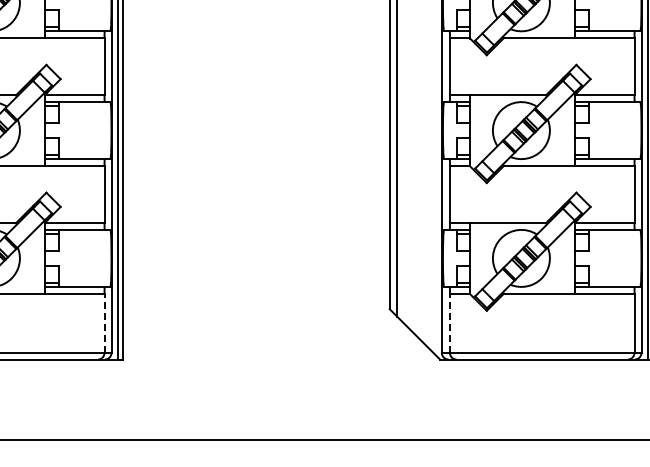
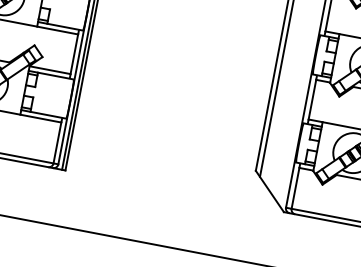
line: (104, 323) -> (57, 143), dashed -> solid
line: (449, 323) -> (295, 188), dashed -> solid

